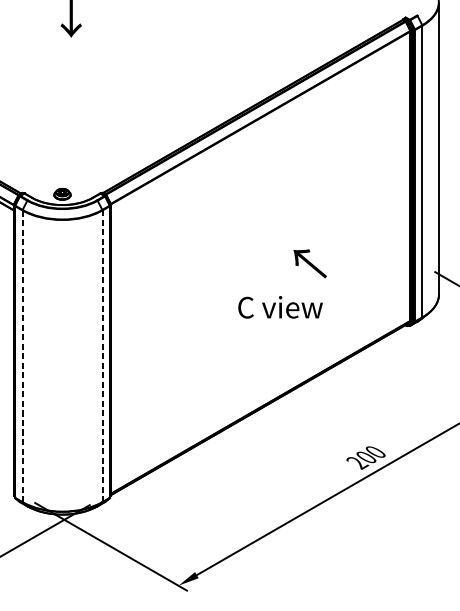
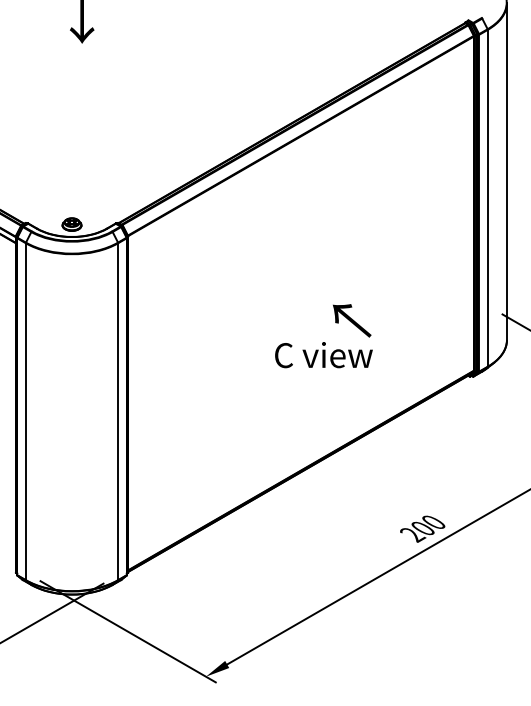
text: (310, 263) -> (352, 320), moved
line: (102, 356) -> (118, 411), dashed -> solid
line: (22, 357) -> (25, 412), dashed -> solid

